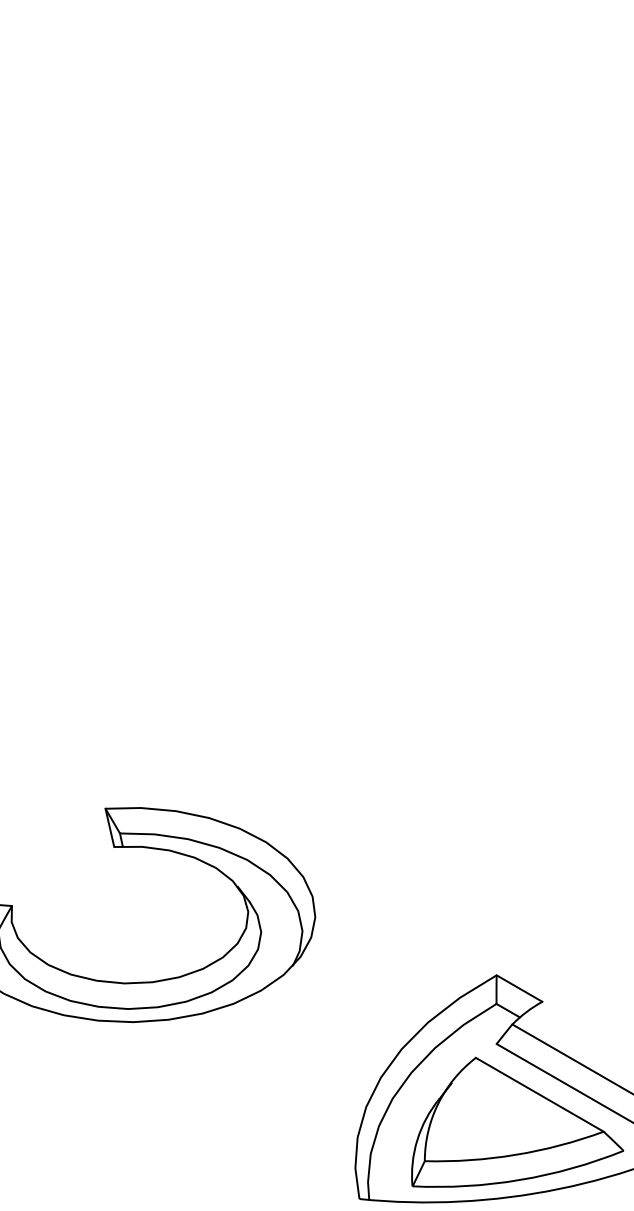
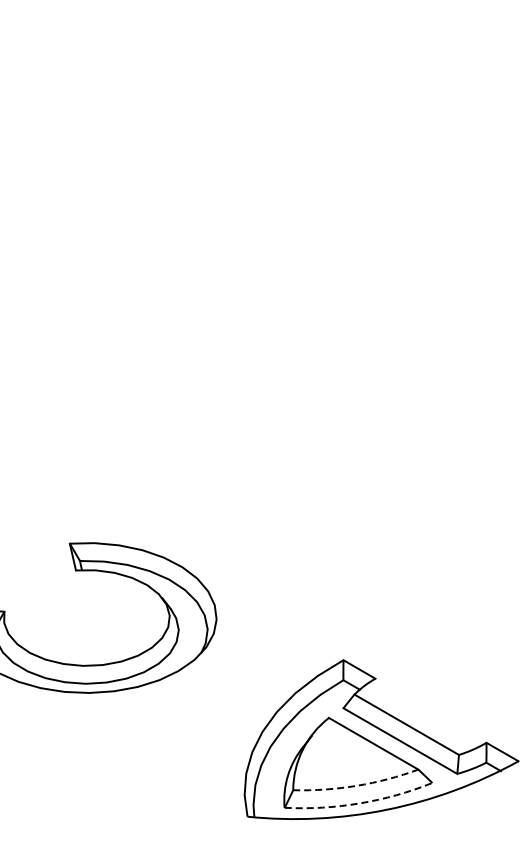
arc: (515, 1154) -> (356, 785), solid -> dashed
arc: (519, 1180) -> (359, 803), solid -> dashed

